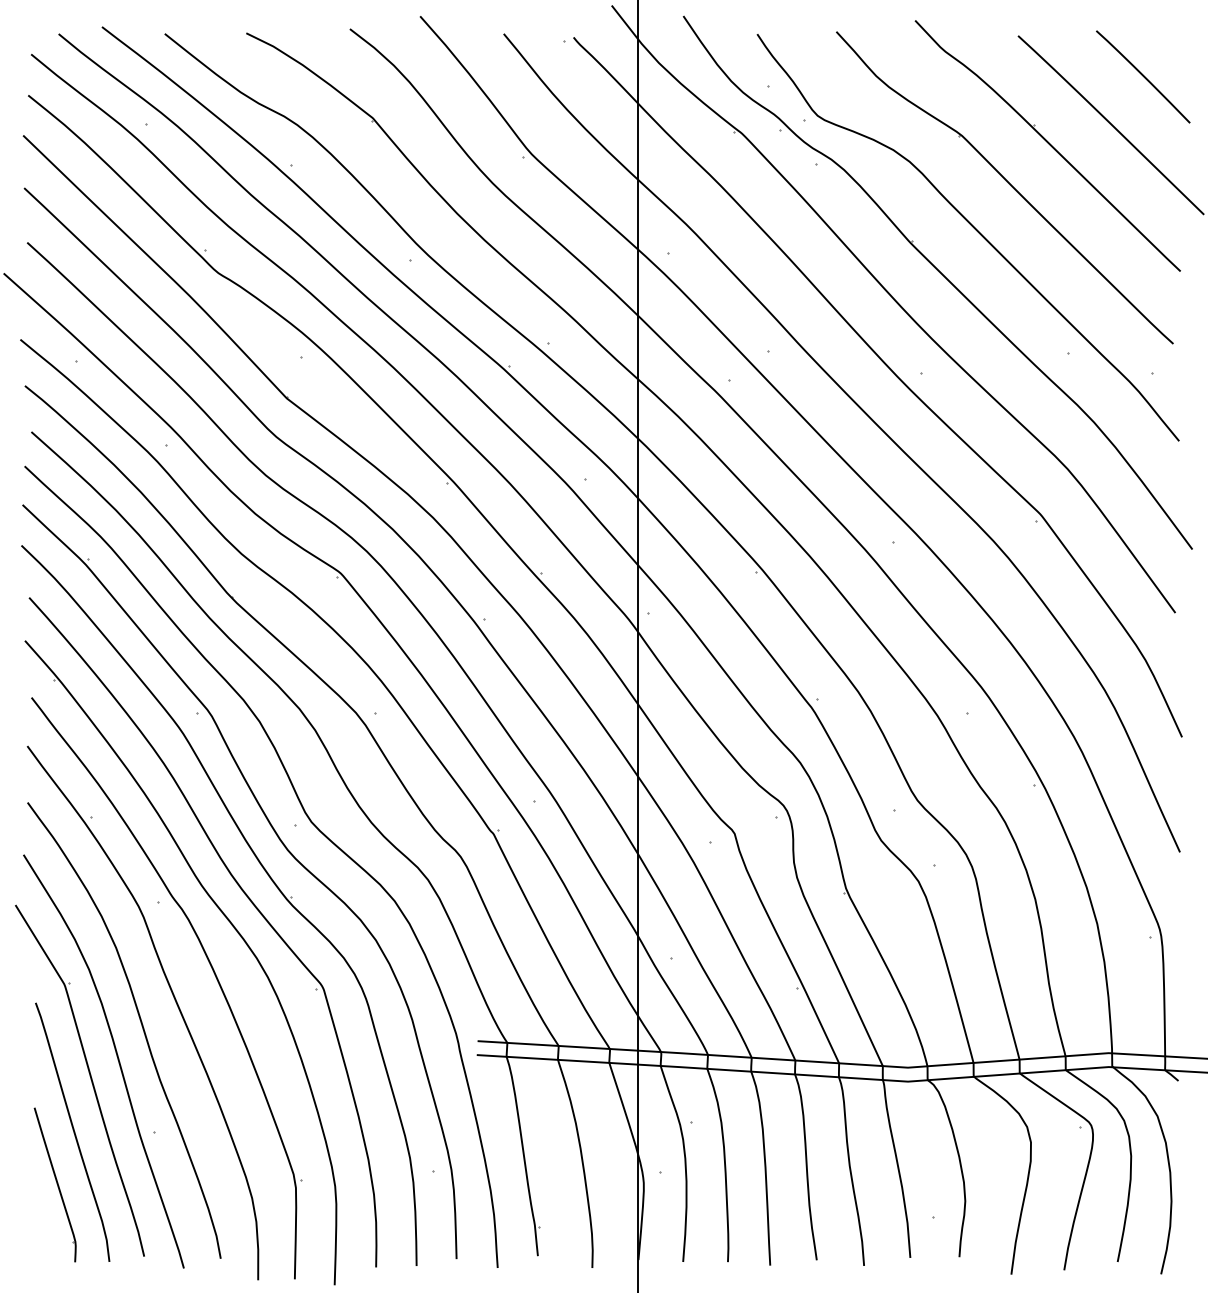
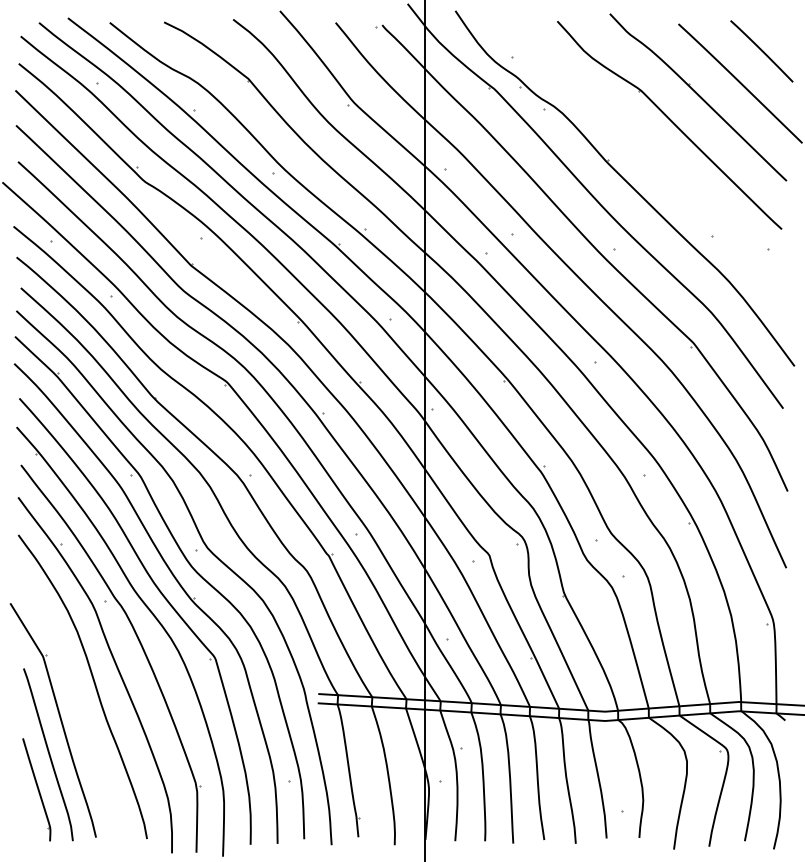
part: (974, 230) -> (649, 153), removed
part: (116, 1058) -> (77, 705), removed

